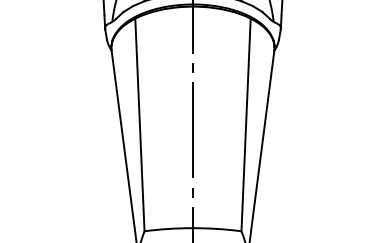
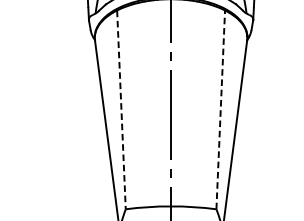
line: (246, 124) -> (221, 109), solid -> dashed
line: (139, 125) -> (121, 110), solid -> dashed

